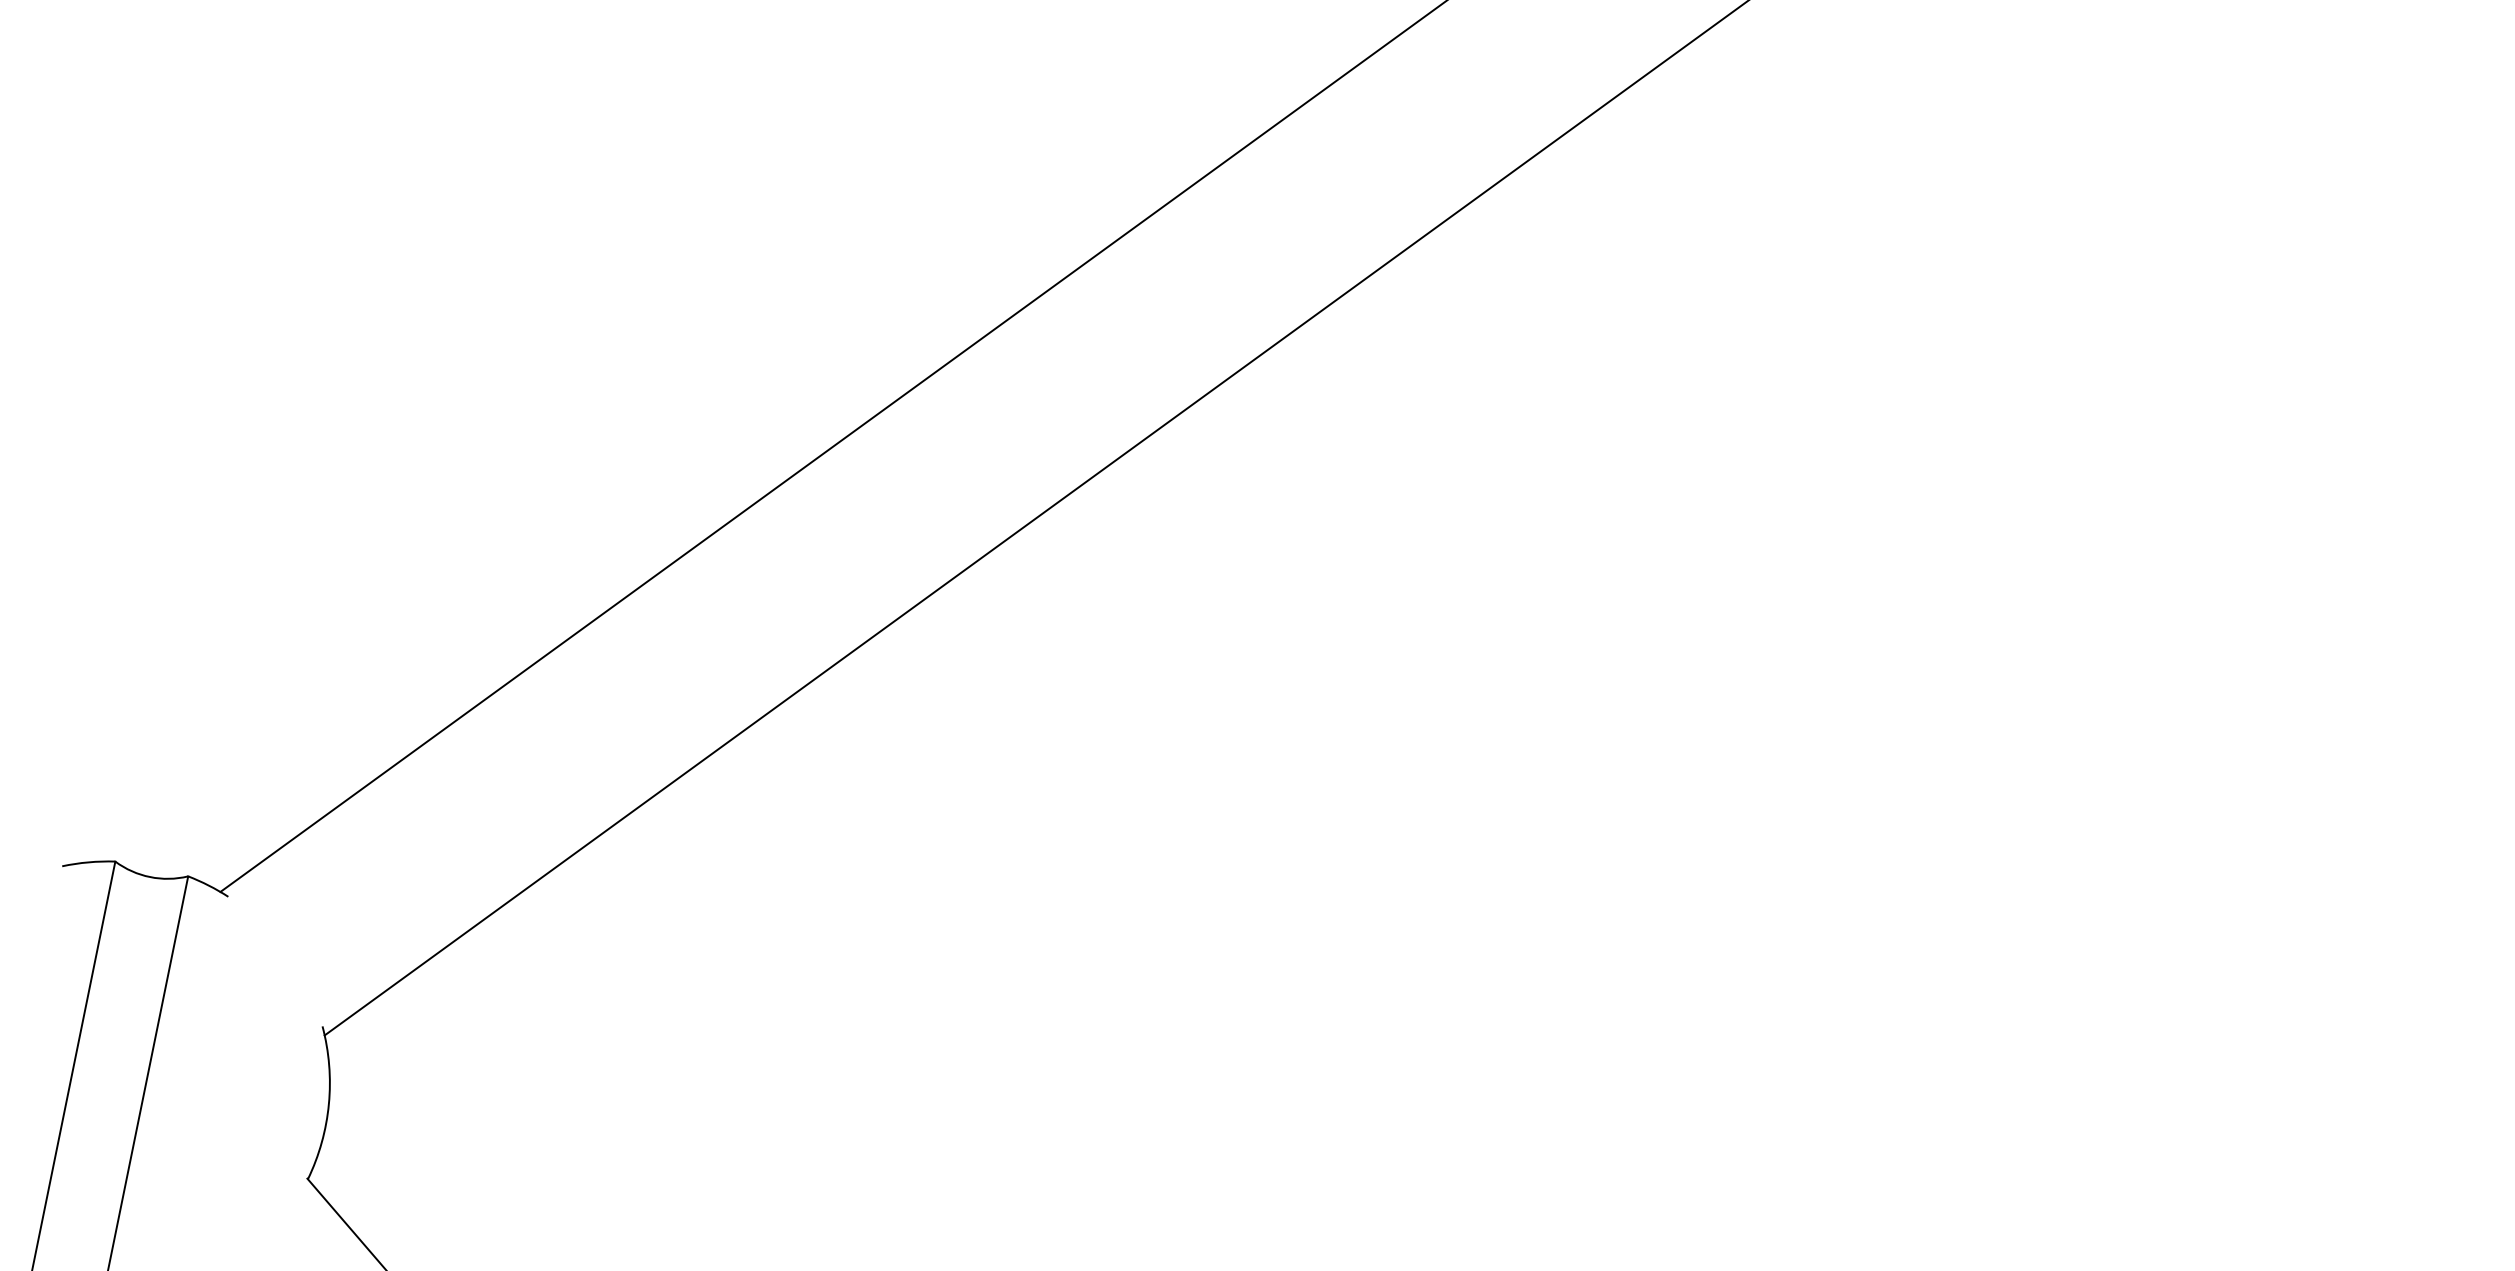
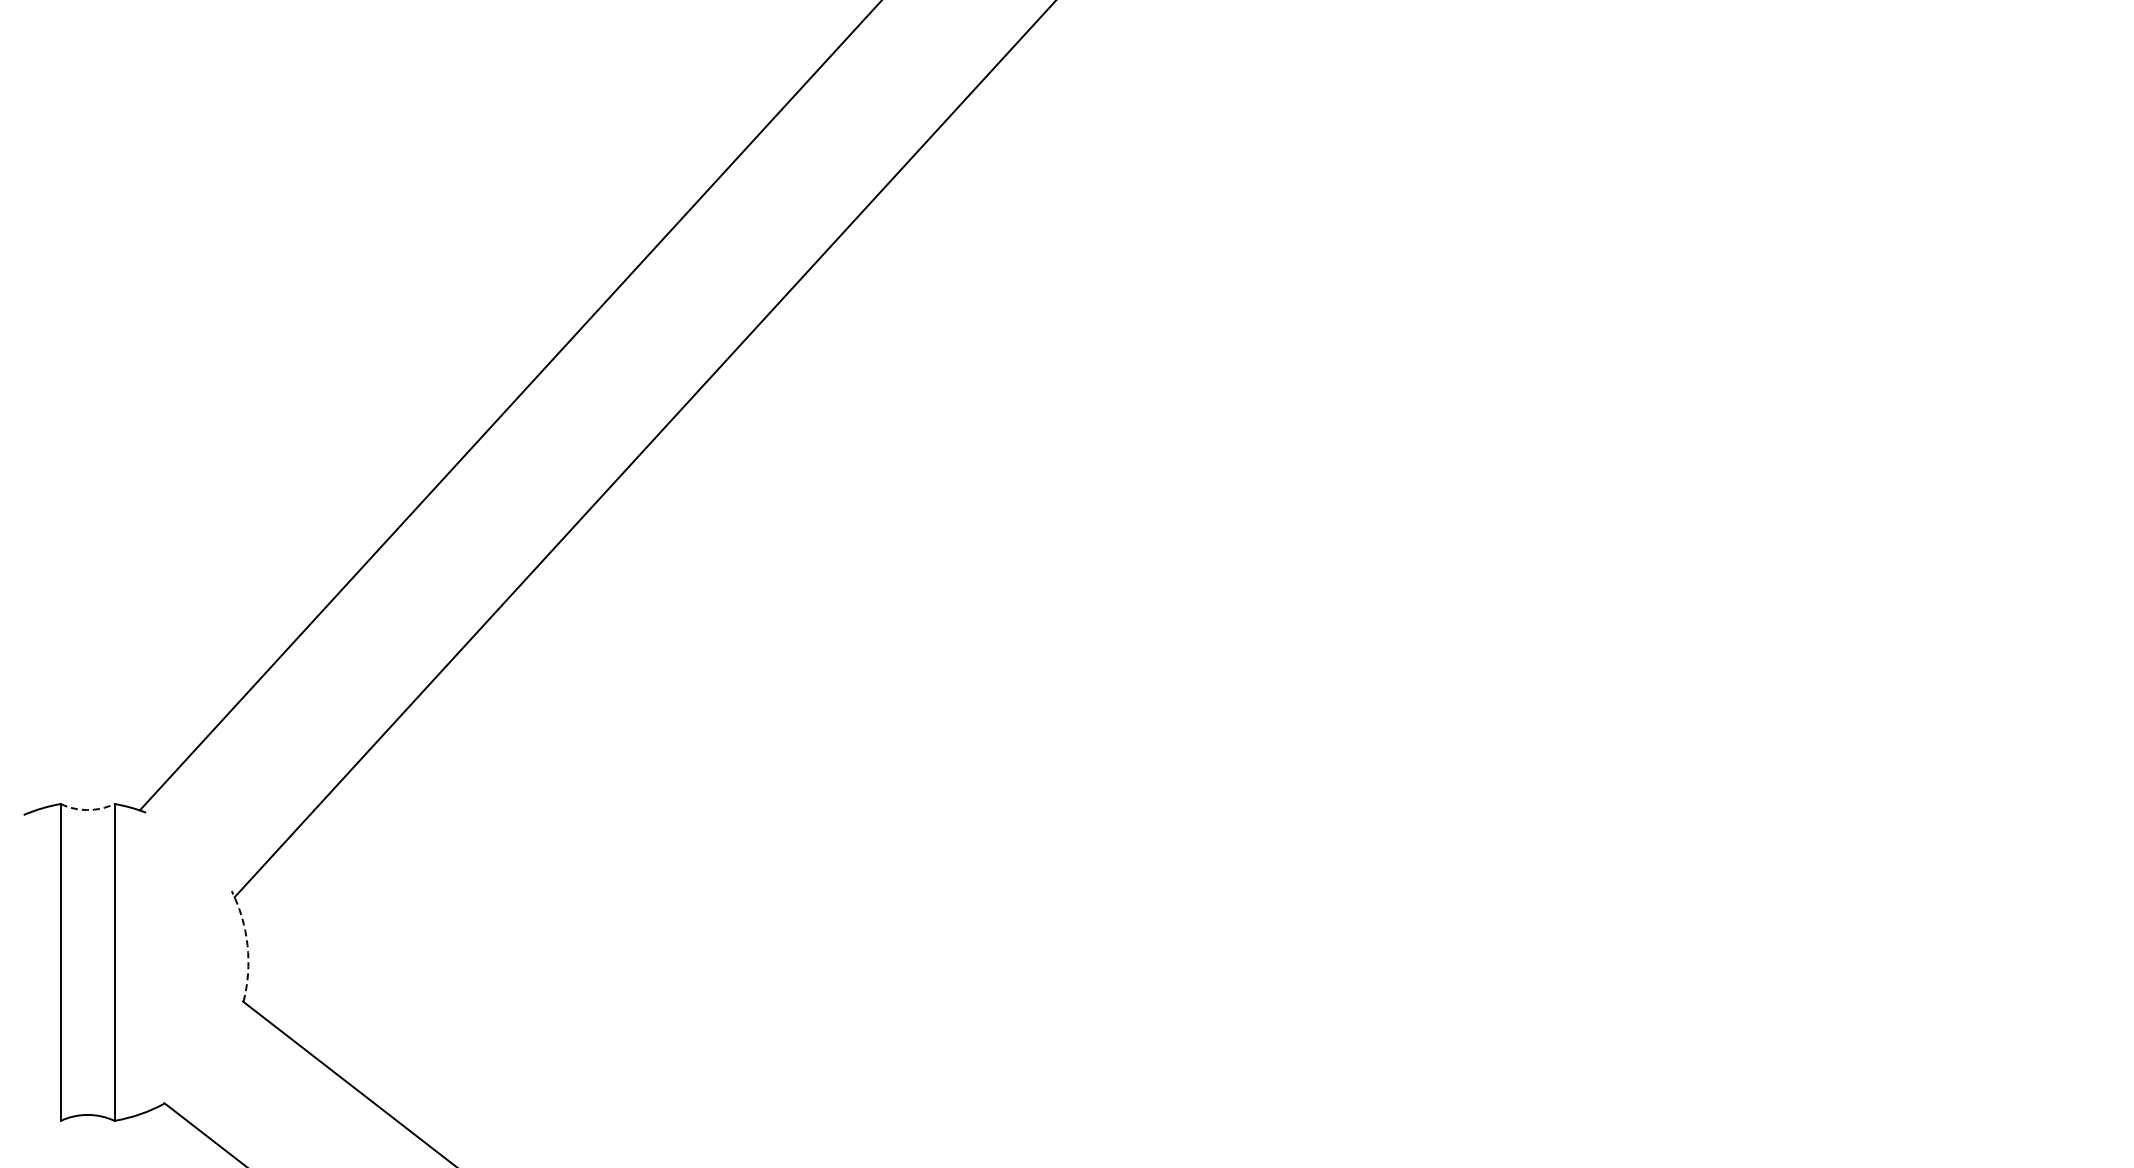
arc: (149, 877) -> (87, 810), solid -> dashed
arc: (328, 1104) -> (247, 945), solid -> dashed

